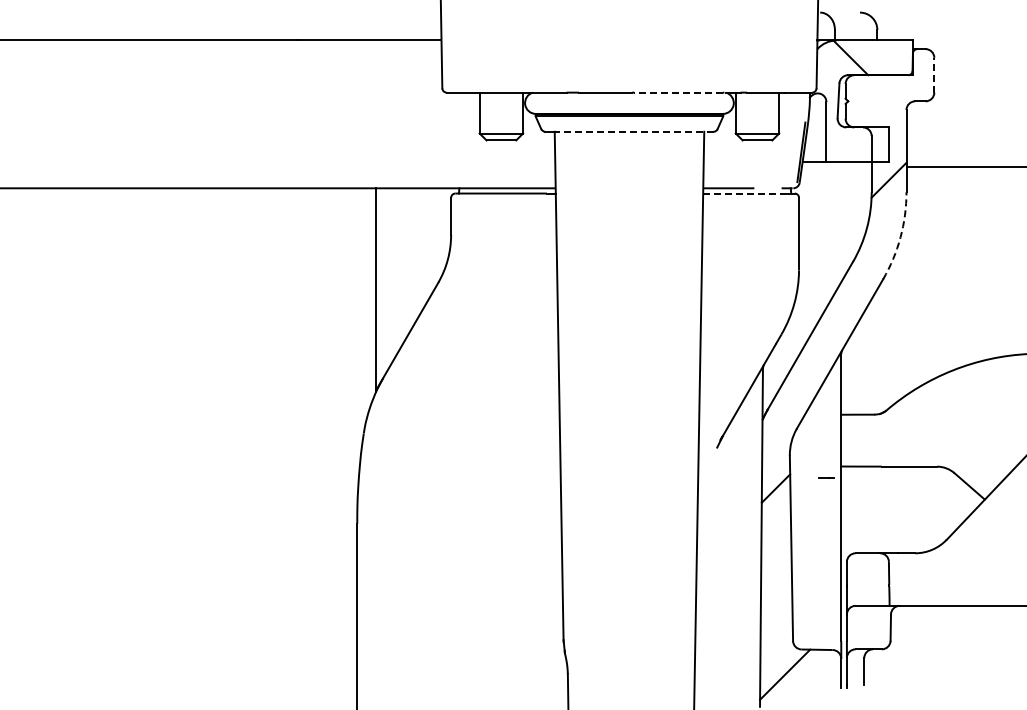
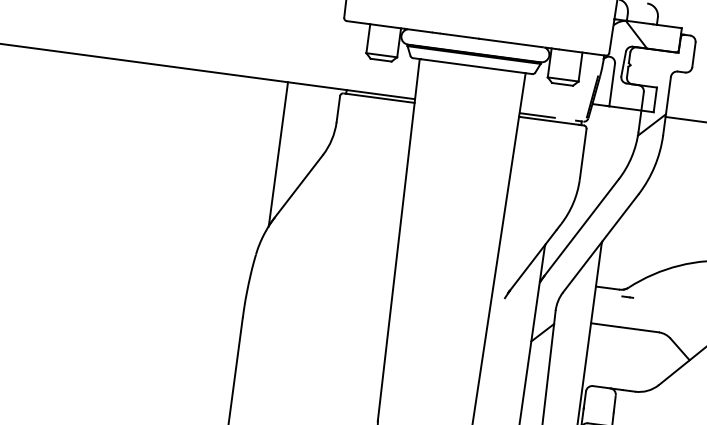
line: (934, 74) -> (694, 54), dashed -> solid
line: (678, 92) -> (511, 42), dashed -> solid
line: (635, 131) -> (476, 66), dashed -> solid
line: (746, 193) -> (549, 120), dashed -> solid
arc: (900, 237) -> (654, 166), dashed -> solid
line: (826, 477) -> (627, 297), moved

